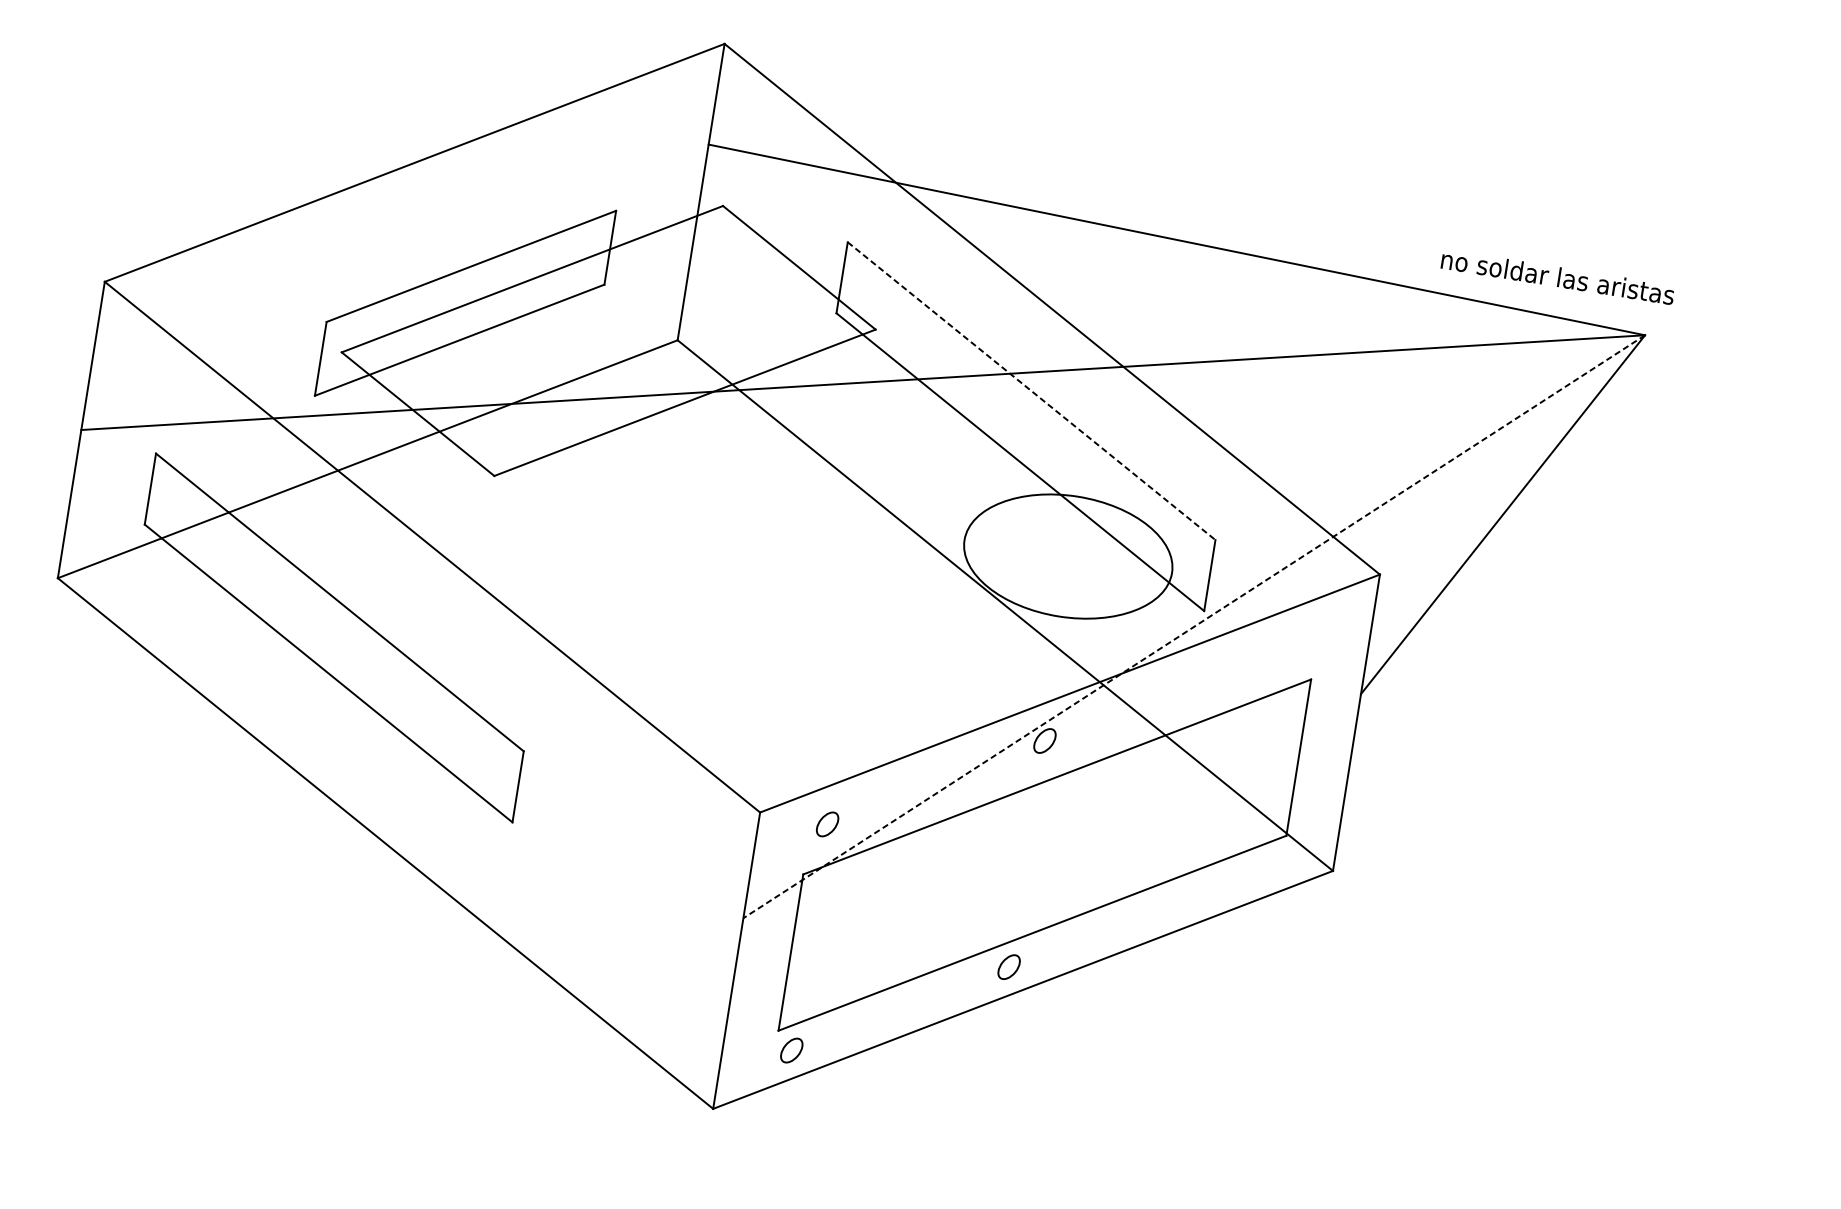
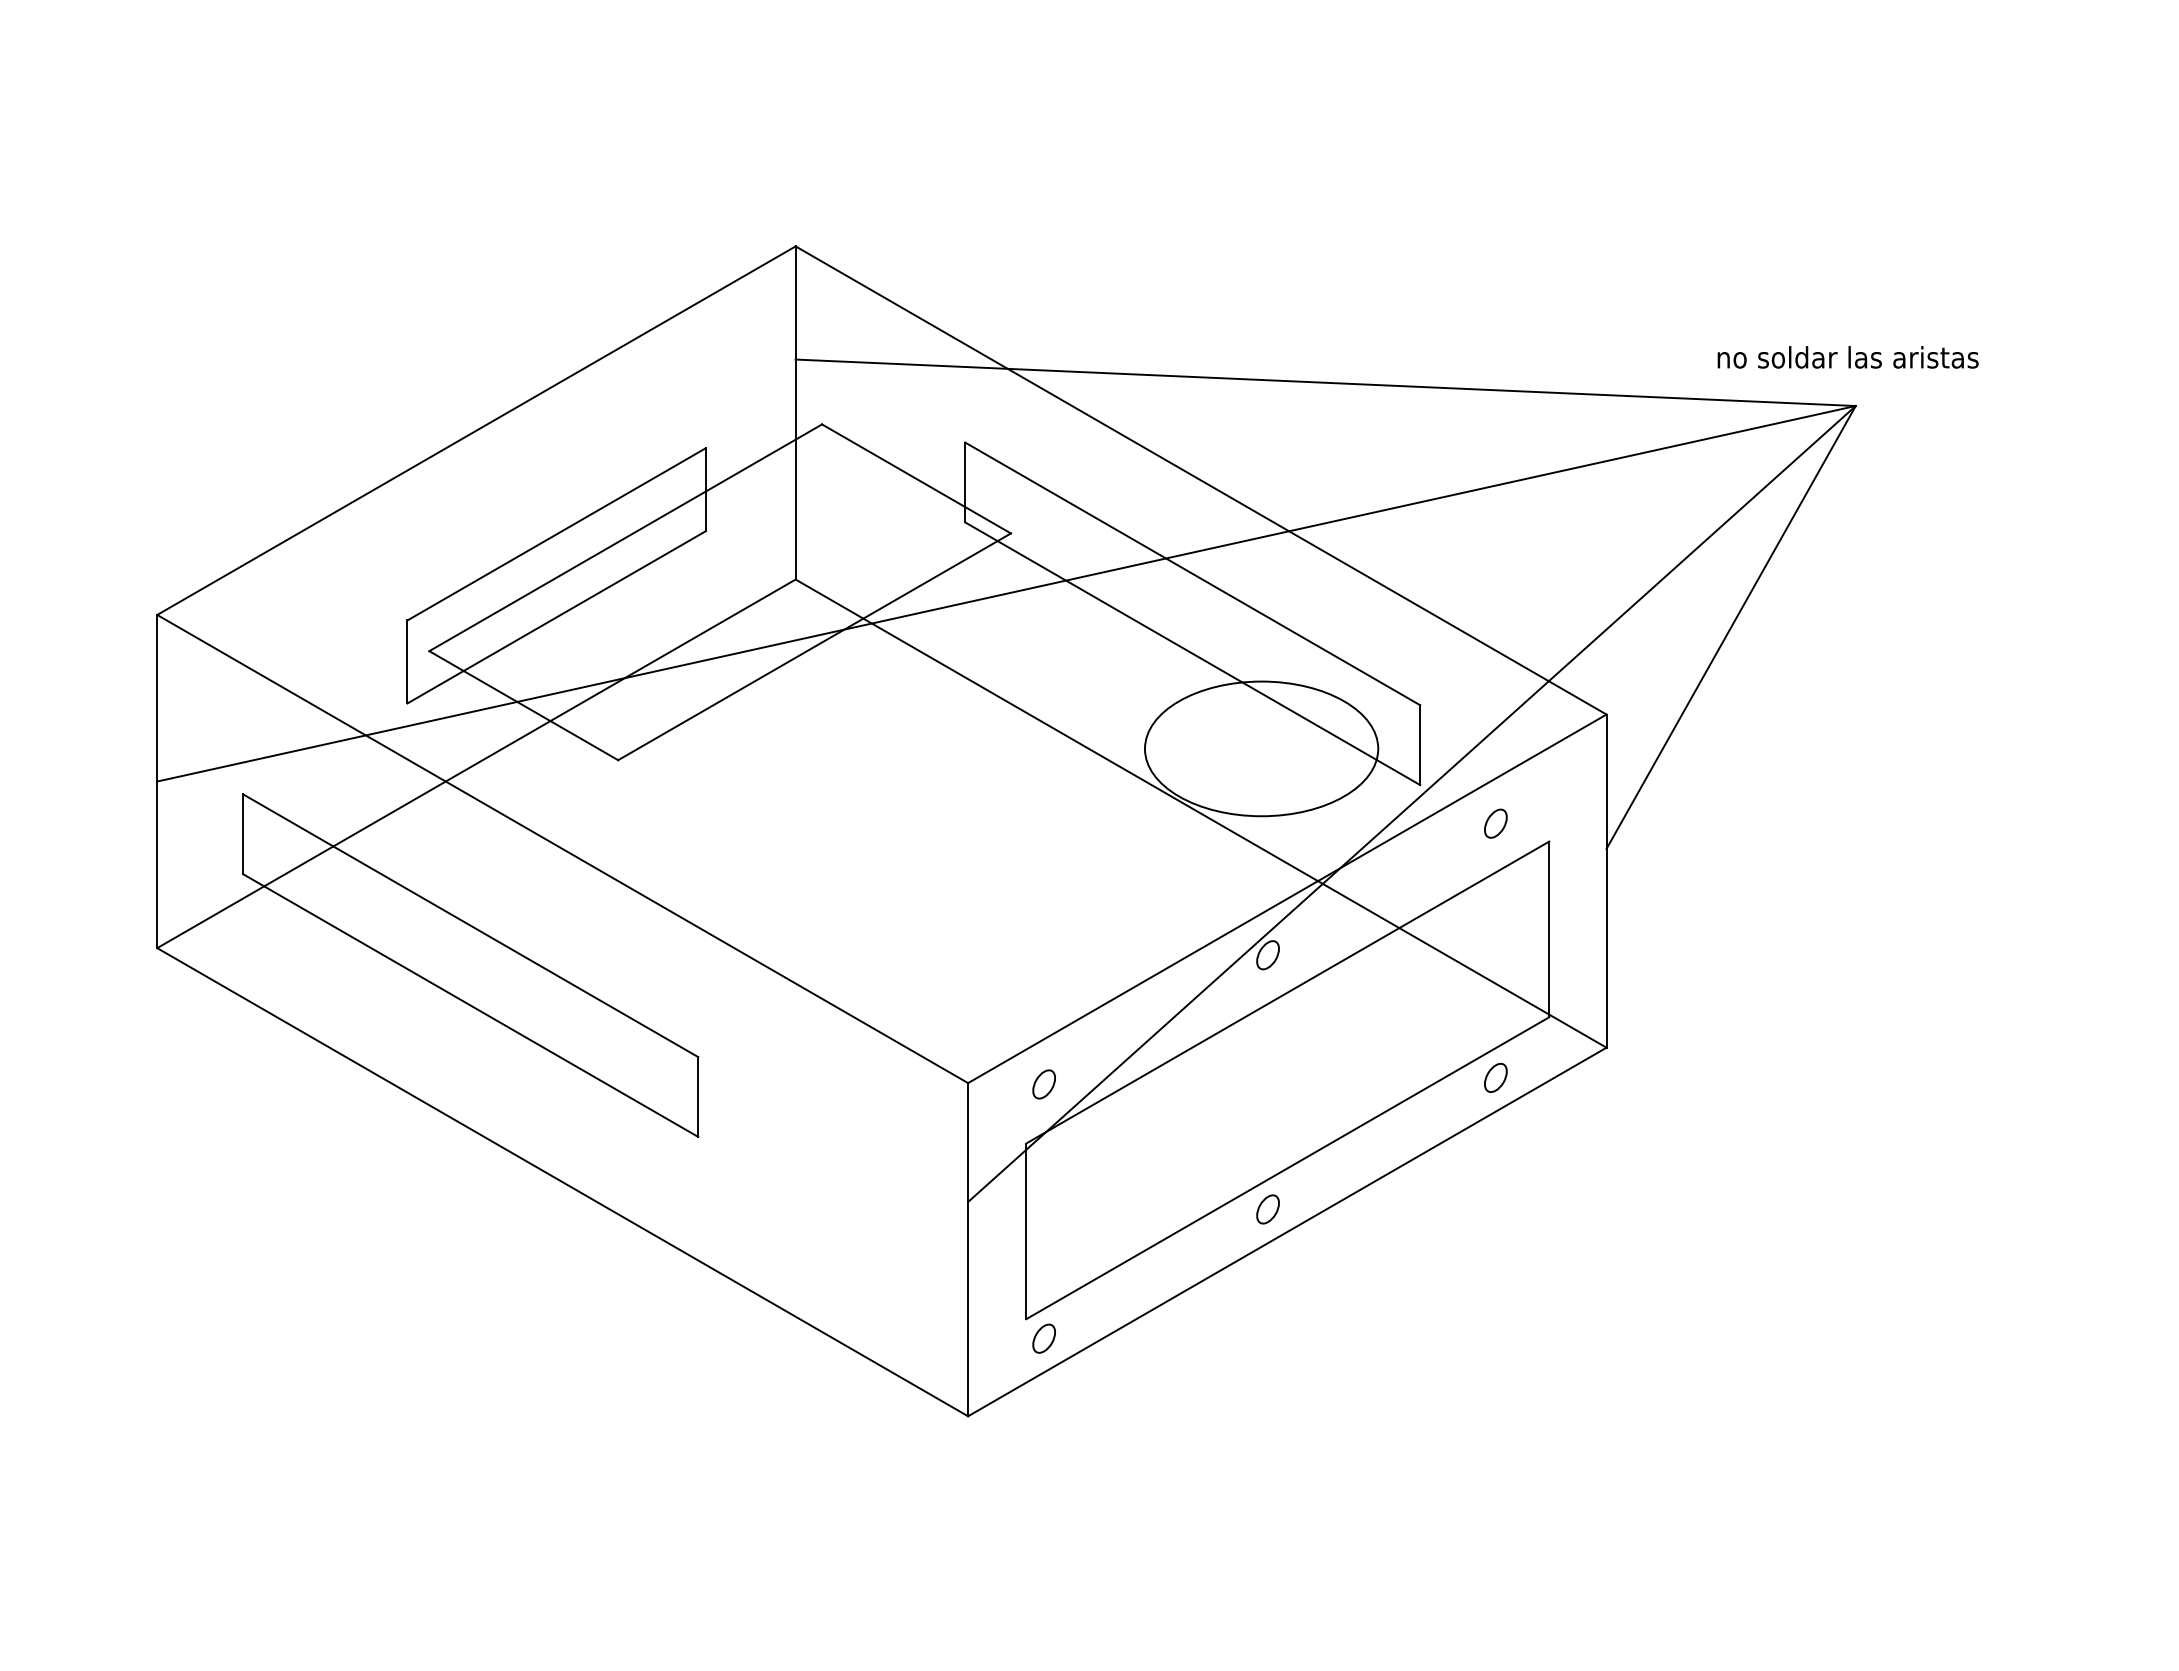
text: (1557, 277) -> (1847, 357), moved
line: (1031, 390) -> (1192, 573), dashed -> solid
line: (1193, 627) -> (1411, 804), dashed -> solid
part: (1265, 655) -> (1495, 823), added
part: (1230, 881) -> (1495, 1077), added

